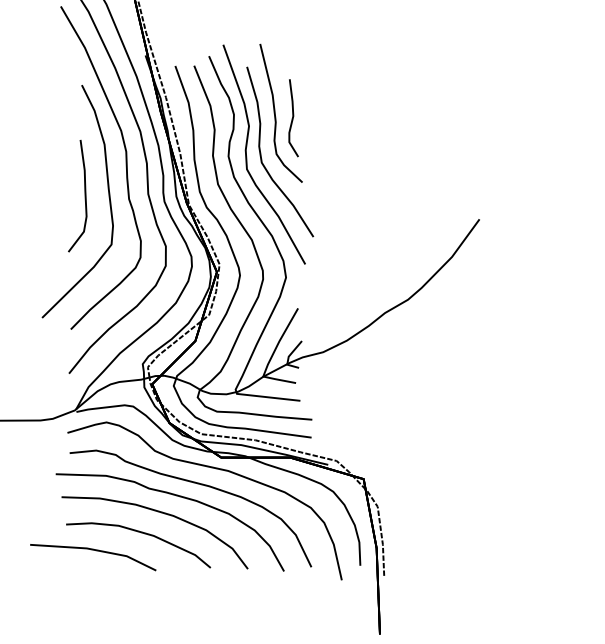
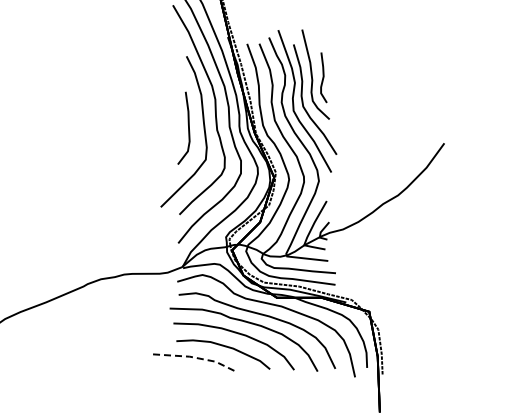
line: (95, 549) -> (195, 357), solid -> dashed

